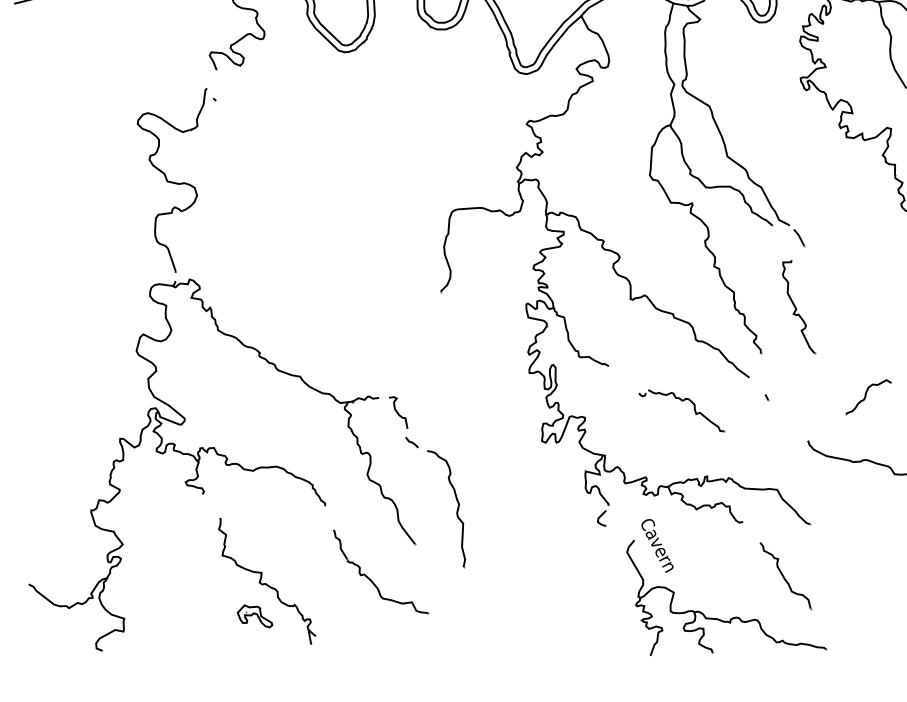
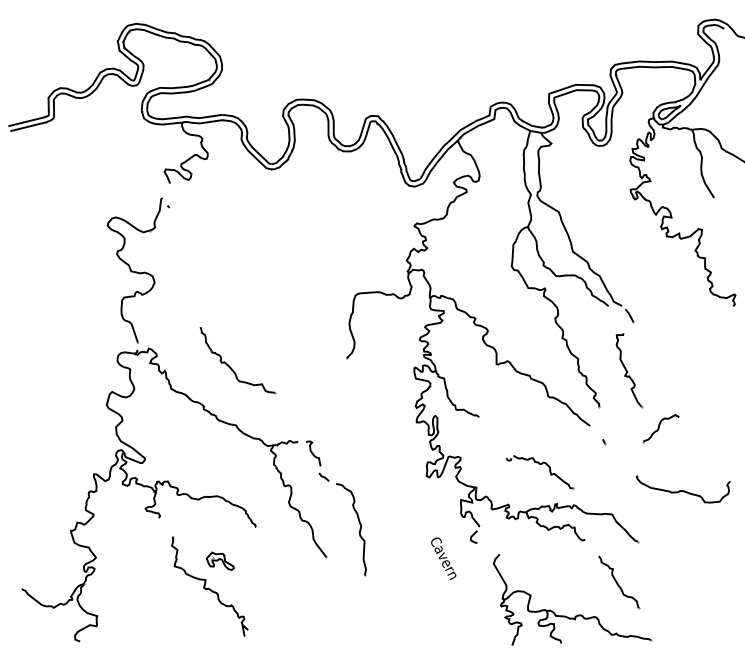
part: (867, 397) -> (660, 428), moved
part: (682, 402) -> (540, 465), moved
text: (657, 545) -> (443, 558), moved
part: (371, 579) -> (230, 366), moved
part: (253, 615) -> (219, 560), moved

